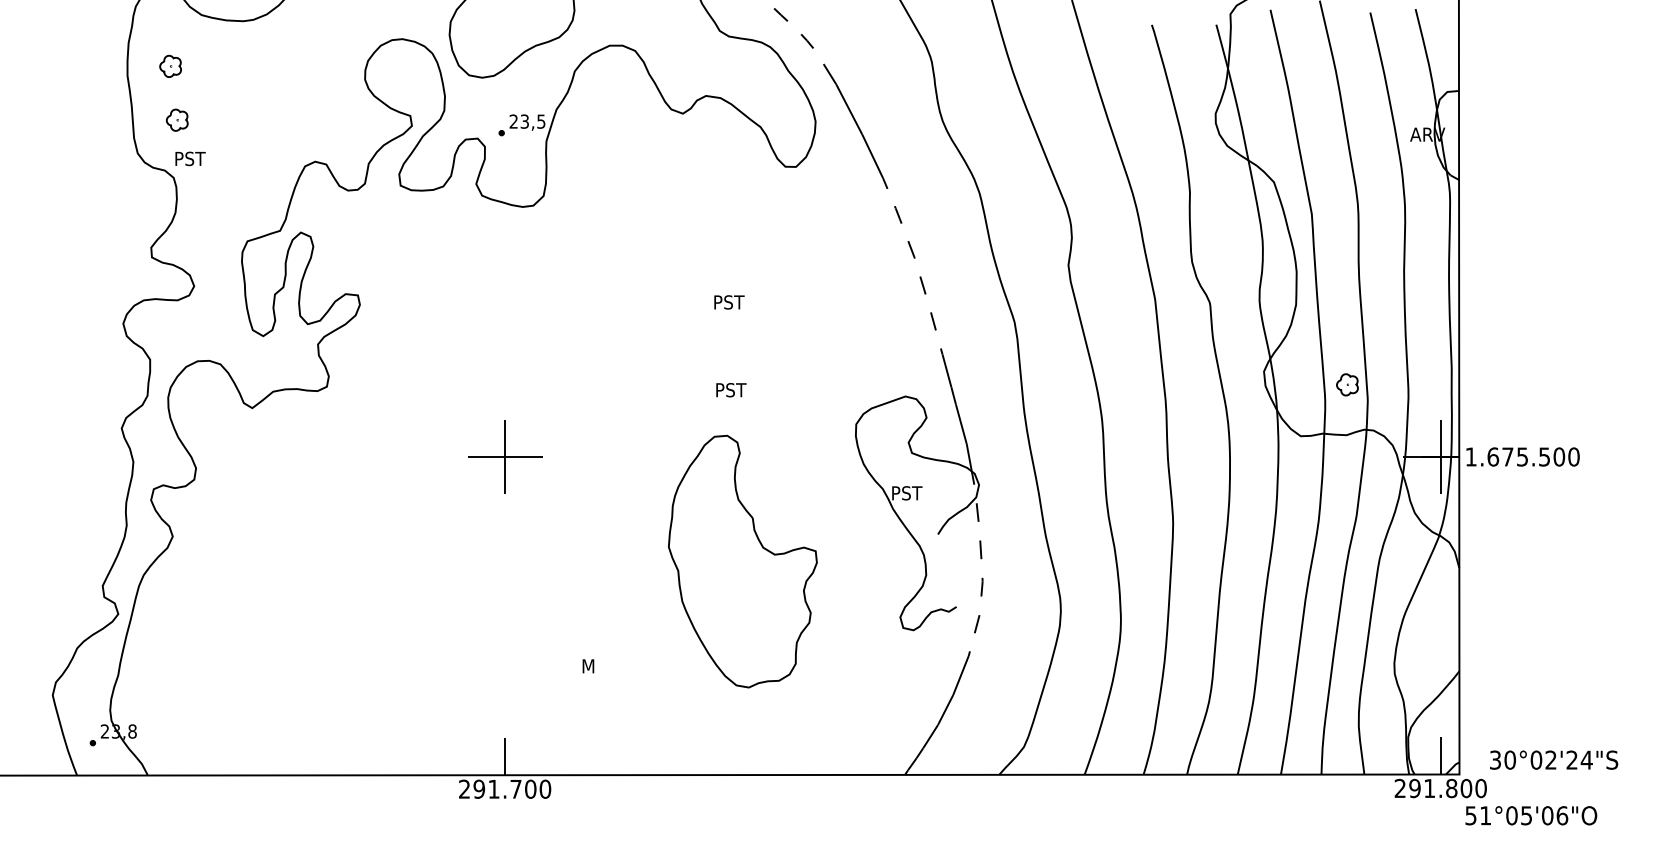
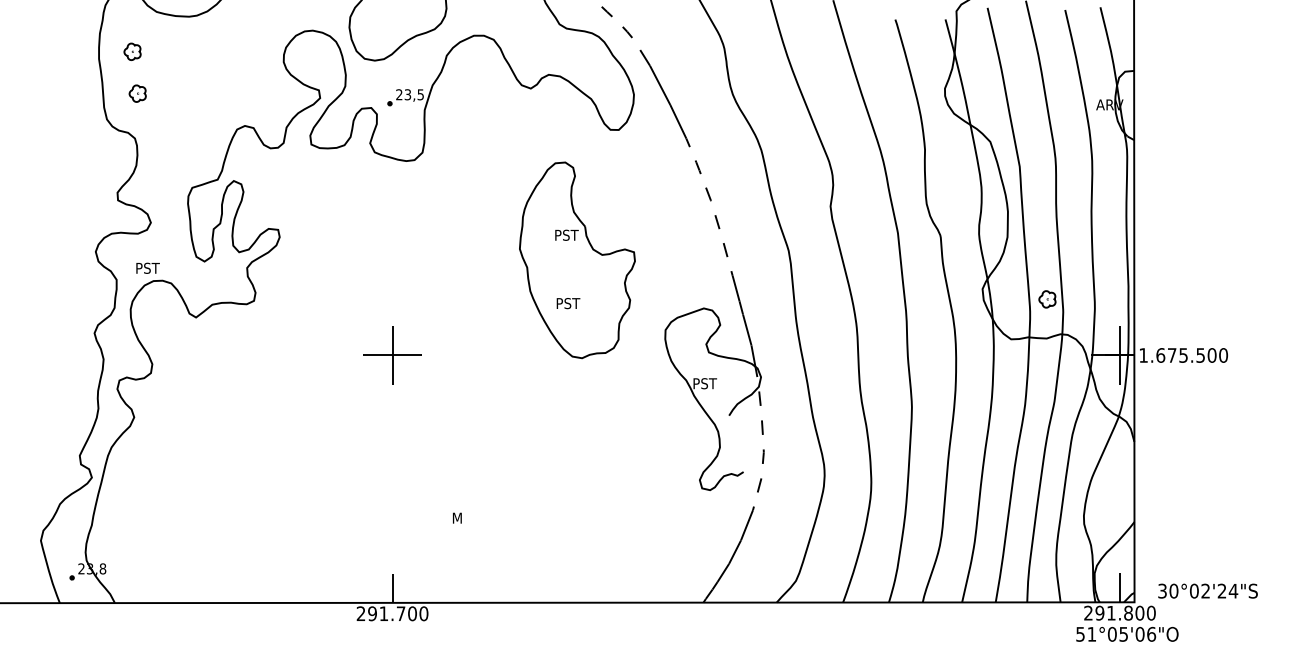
text: (190, 158) -> (148, 268), moved
part: (742, 561) -> (577, 260), moved
text: (1531, 815) -> (1127, 634), moved

